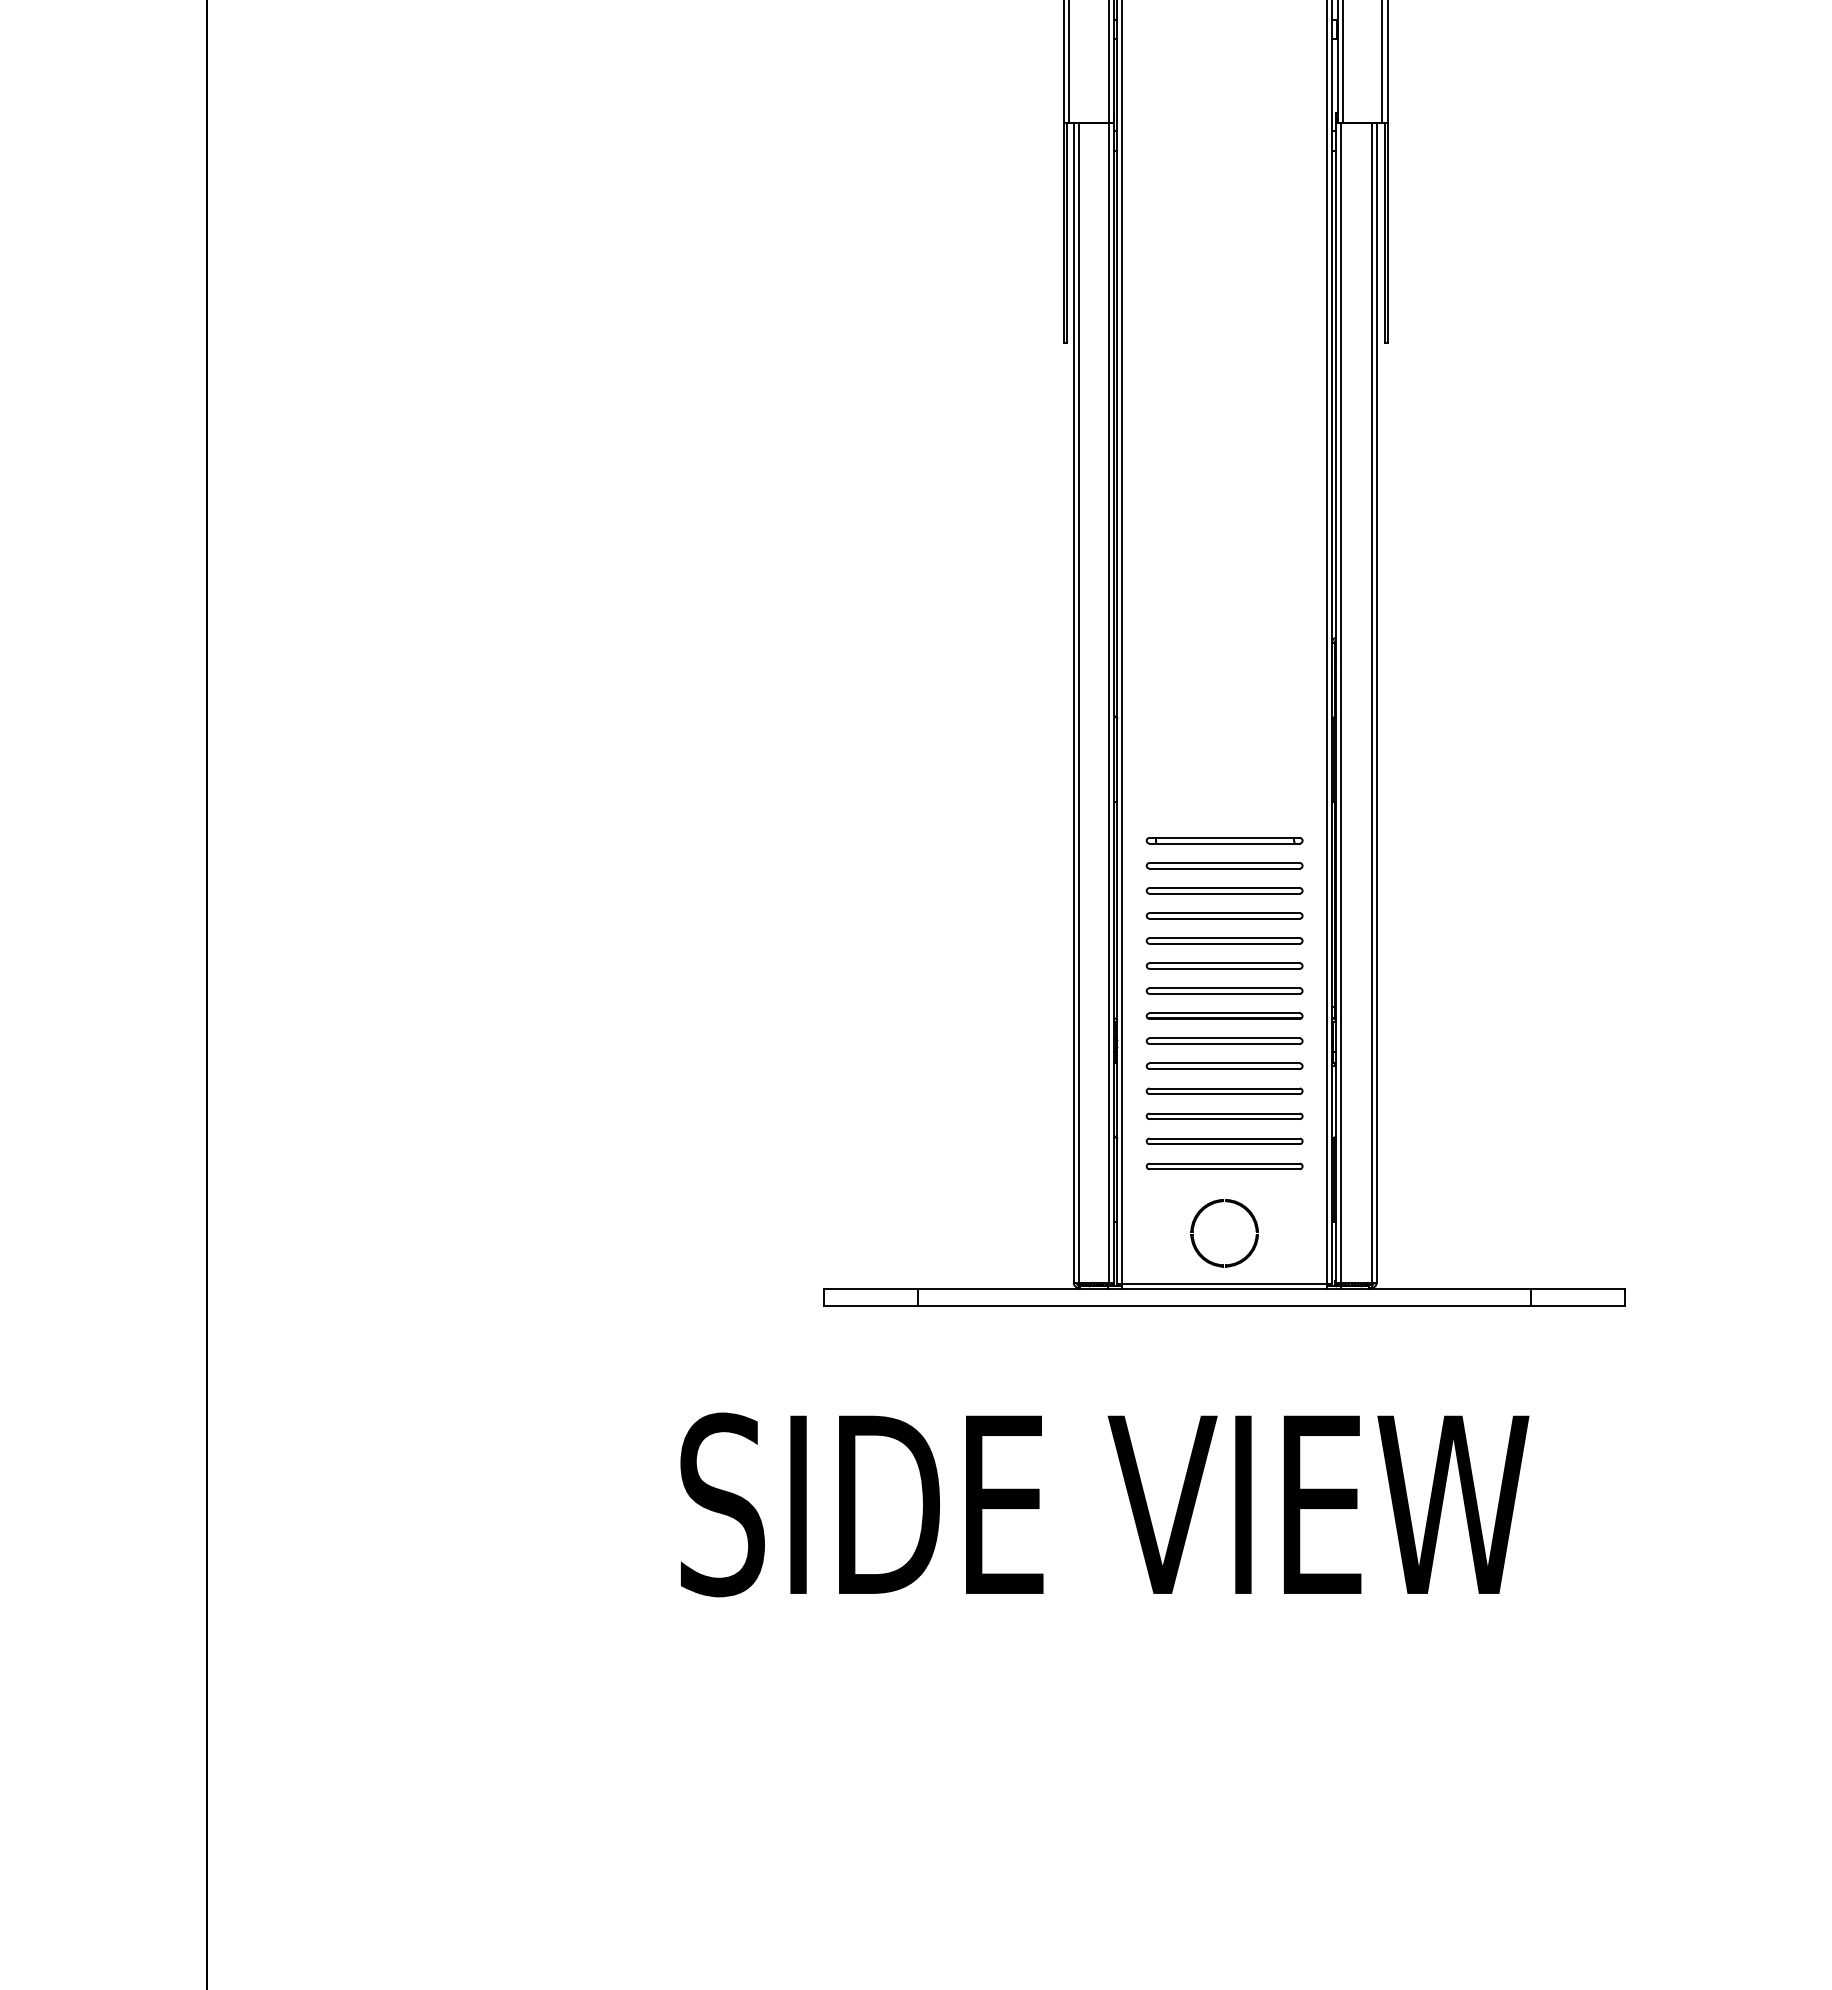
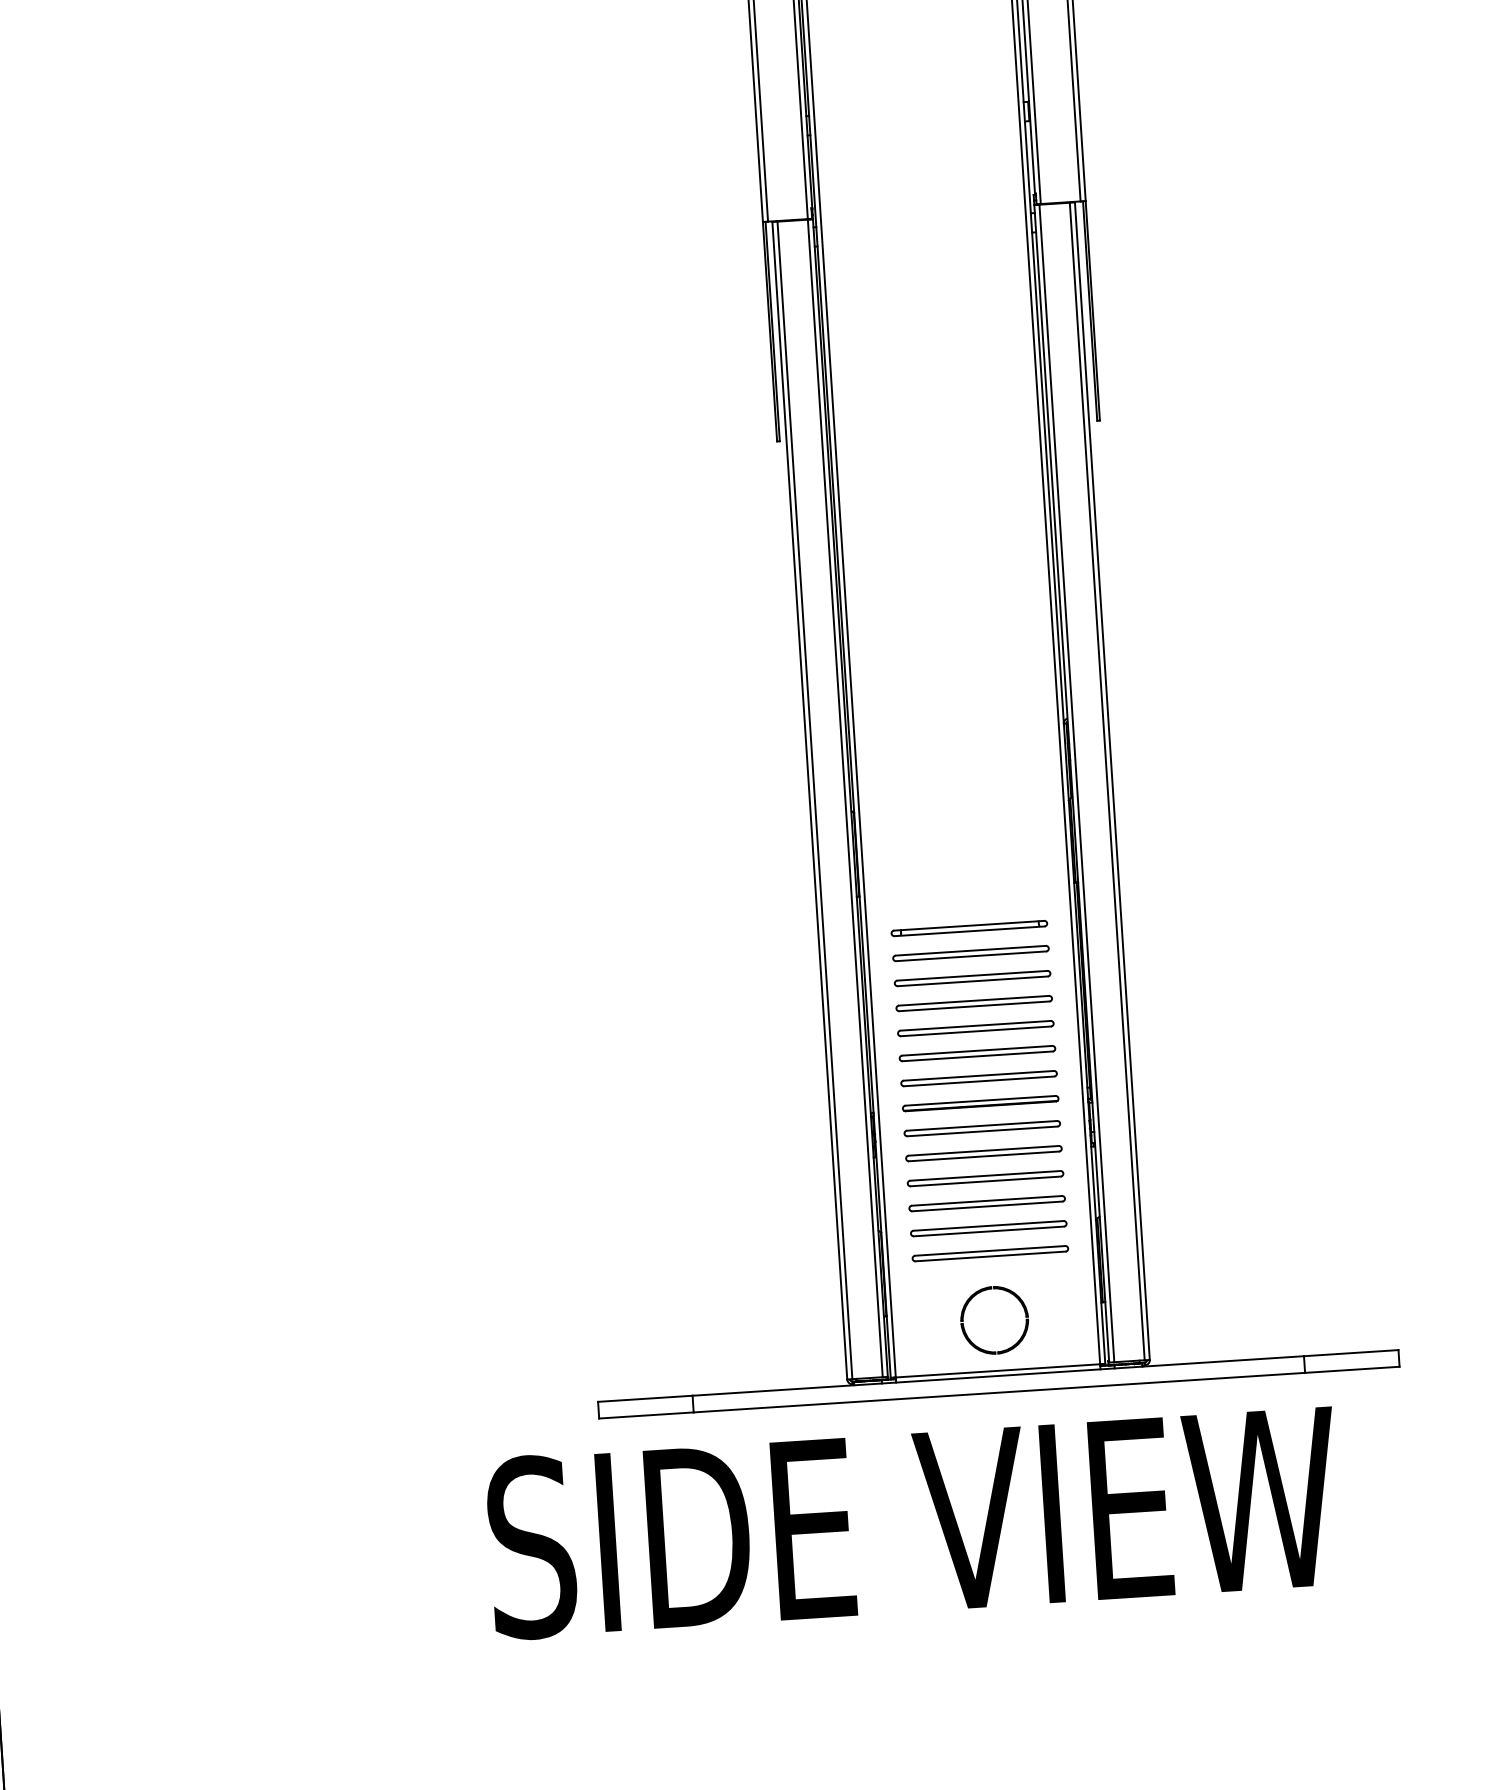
text: (1104, 1504) -> (913, 1522), moved

